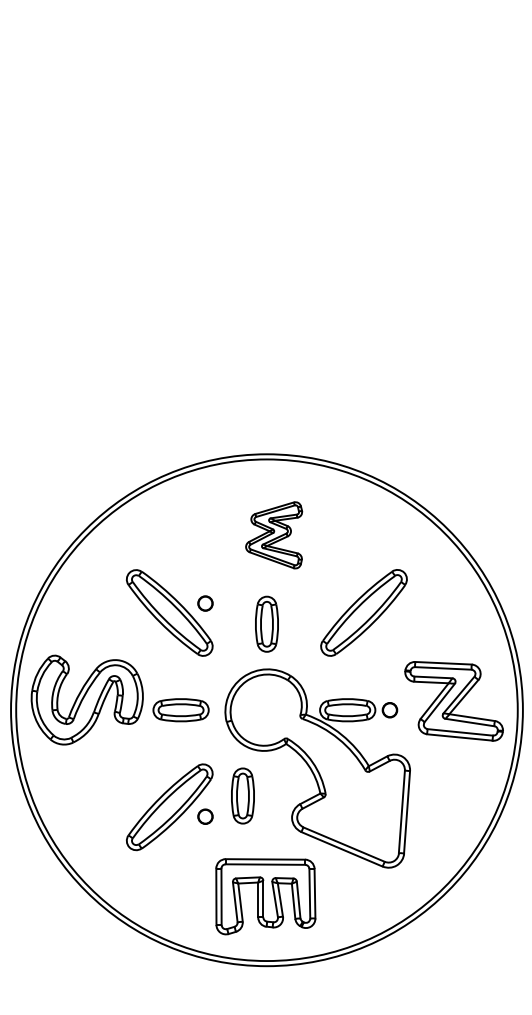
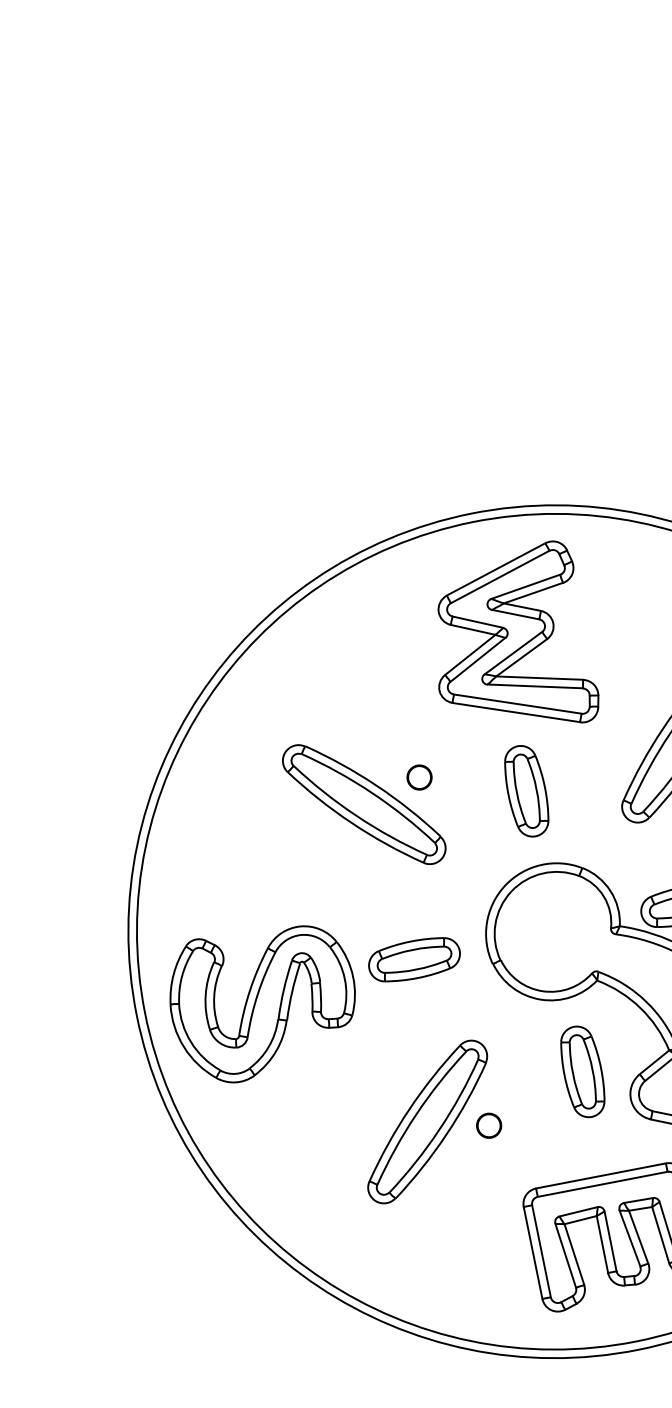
part: (273, 535) -> (508, 644), size x1.67
part: (86, 699) -> (262, 1000), moved
part: (242, 795) -> (581, 1071), moved

